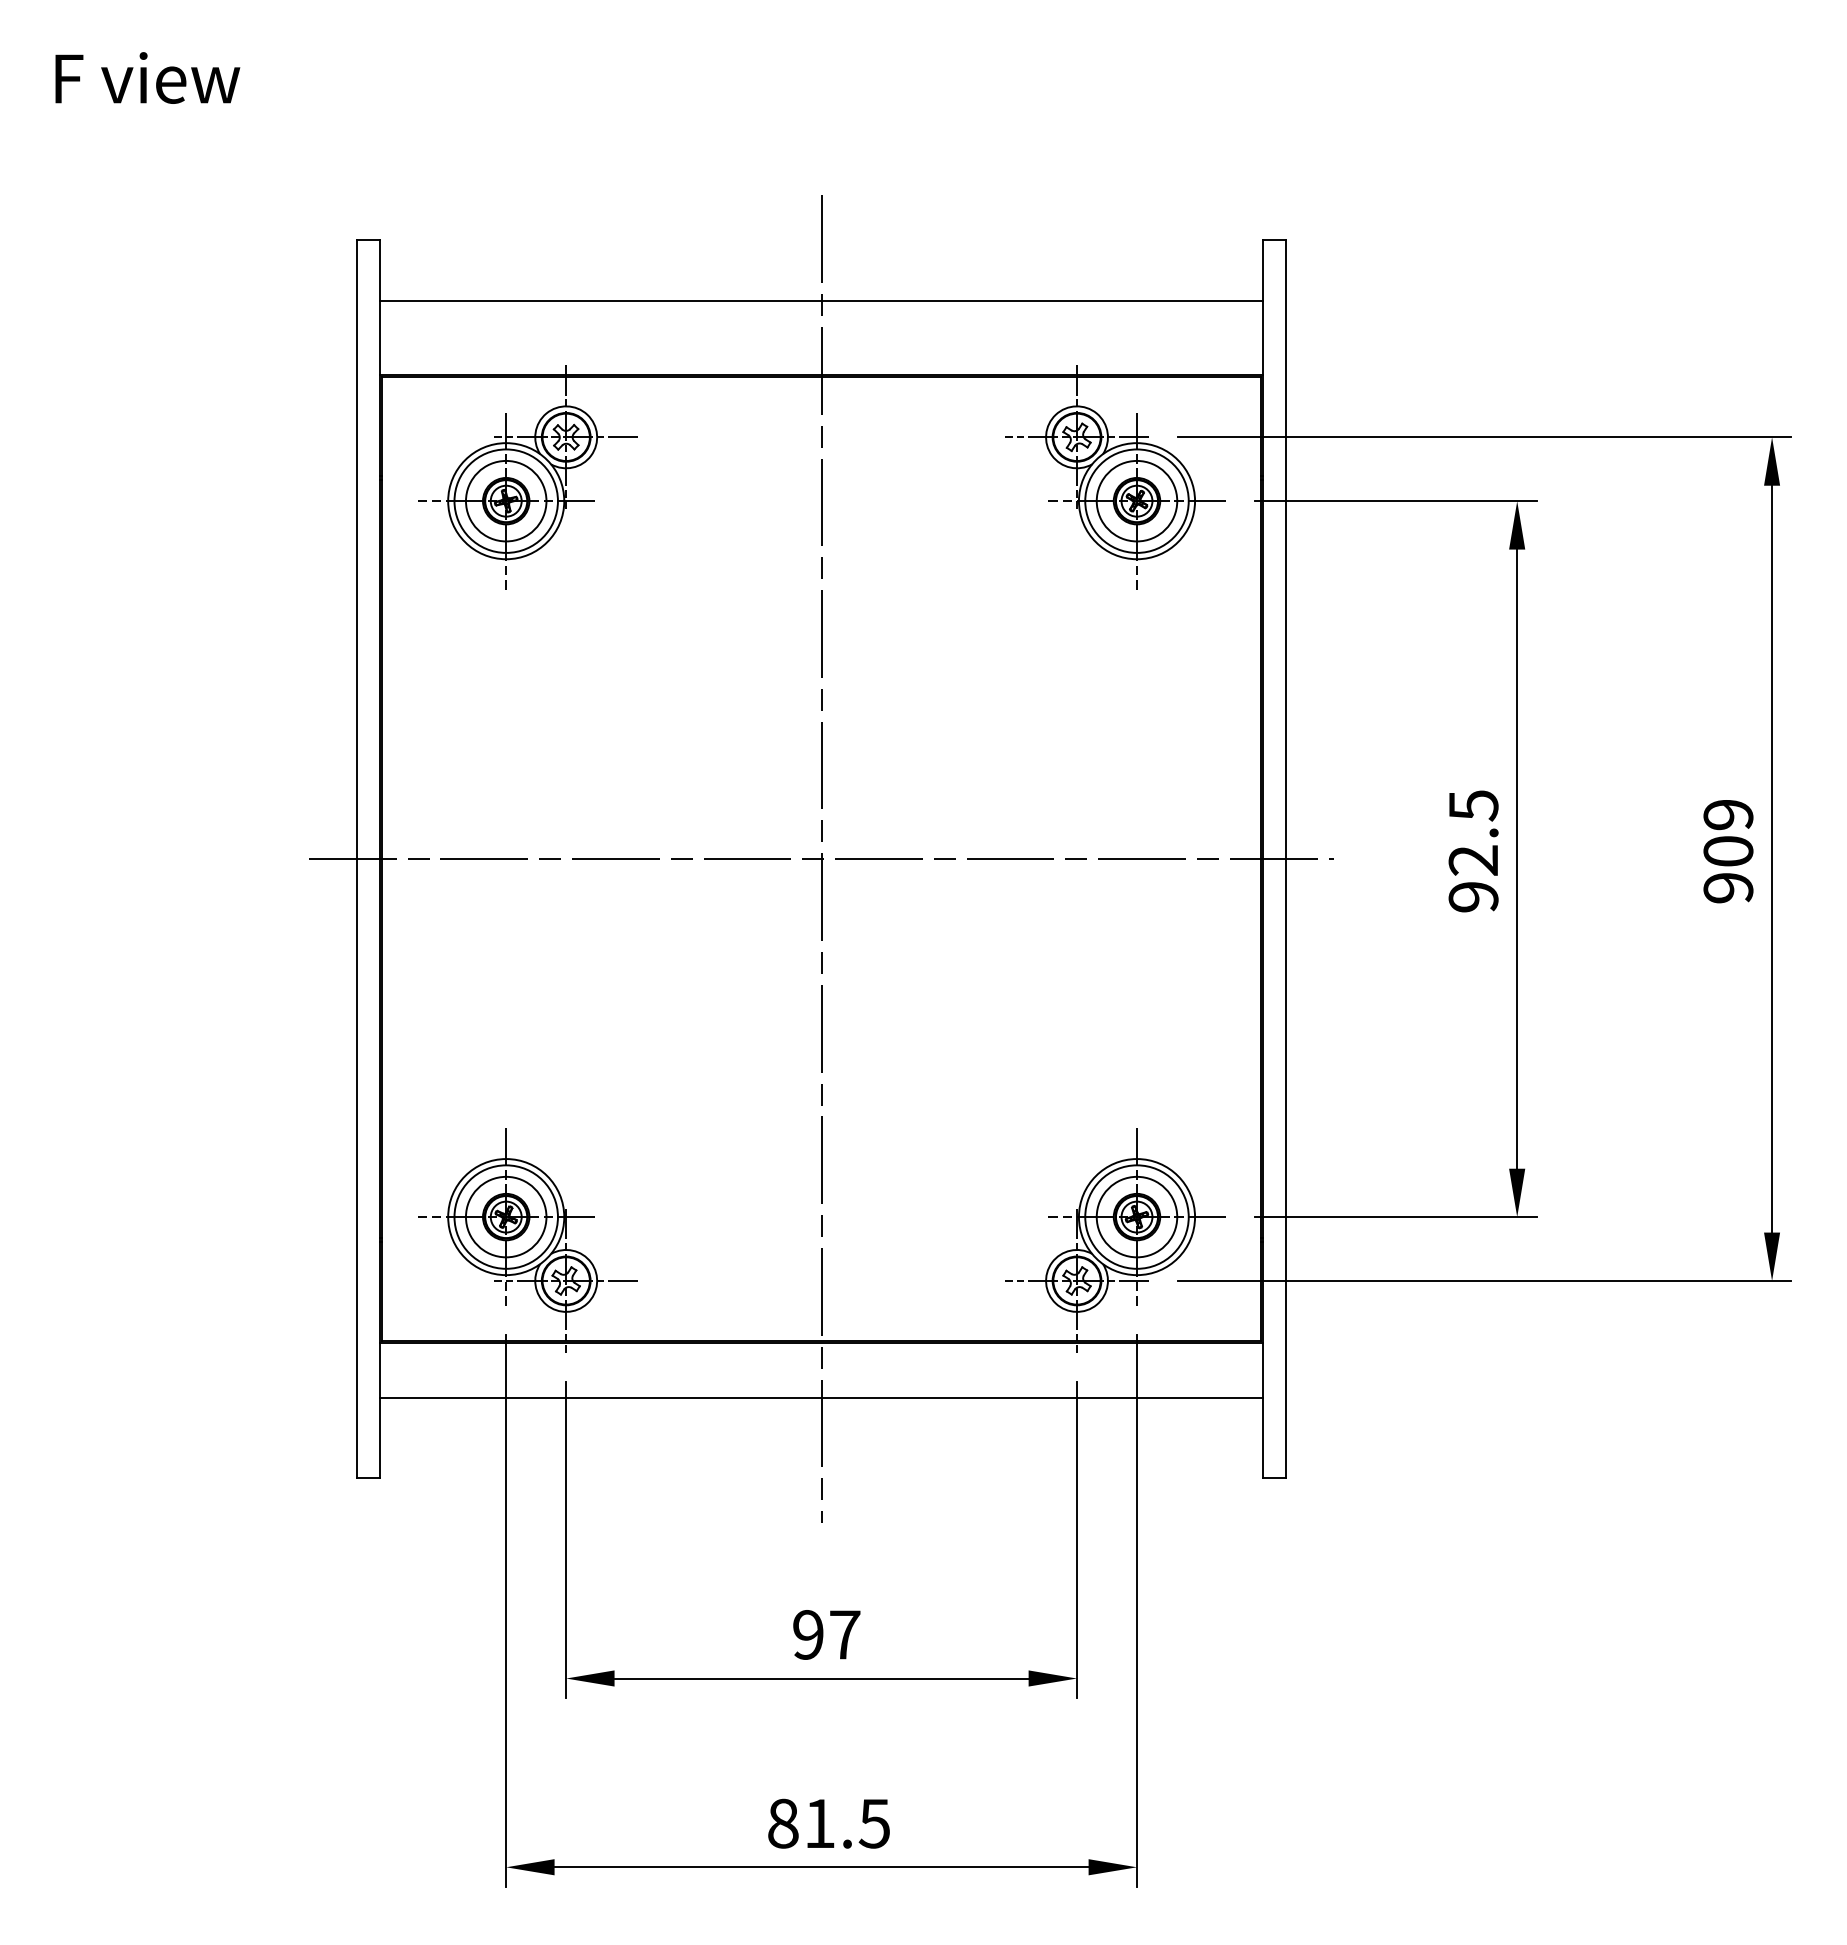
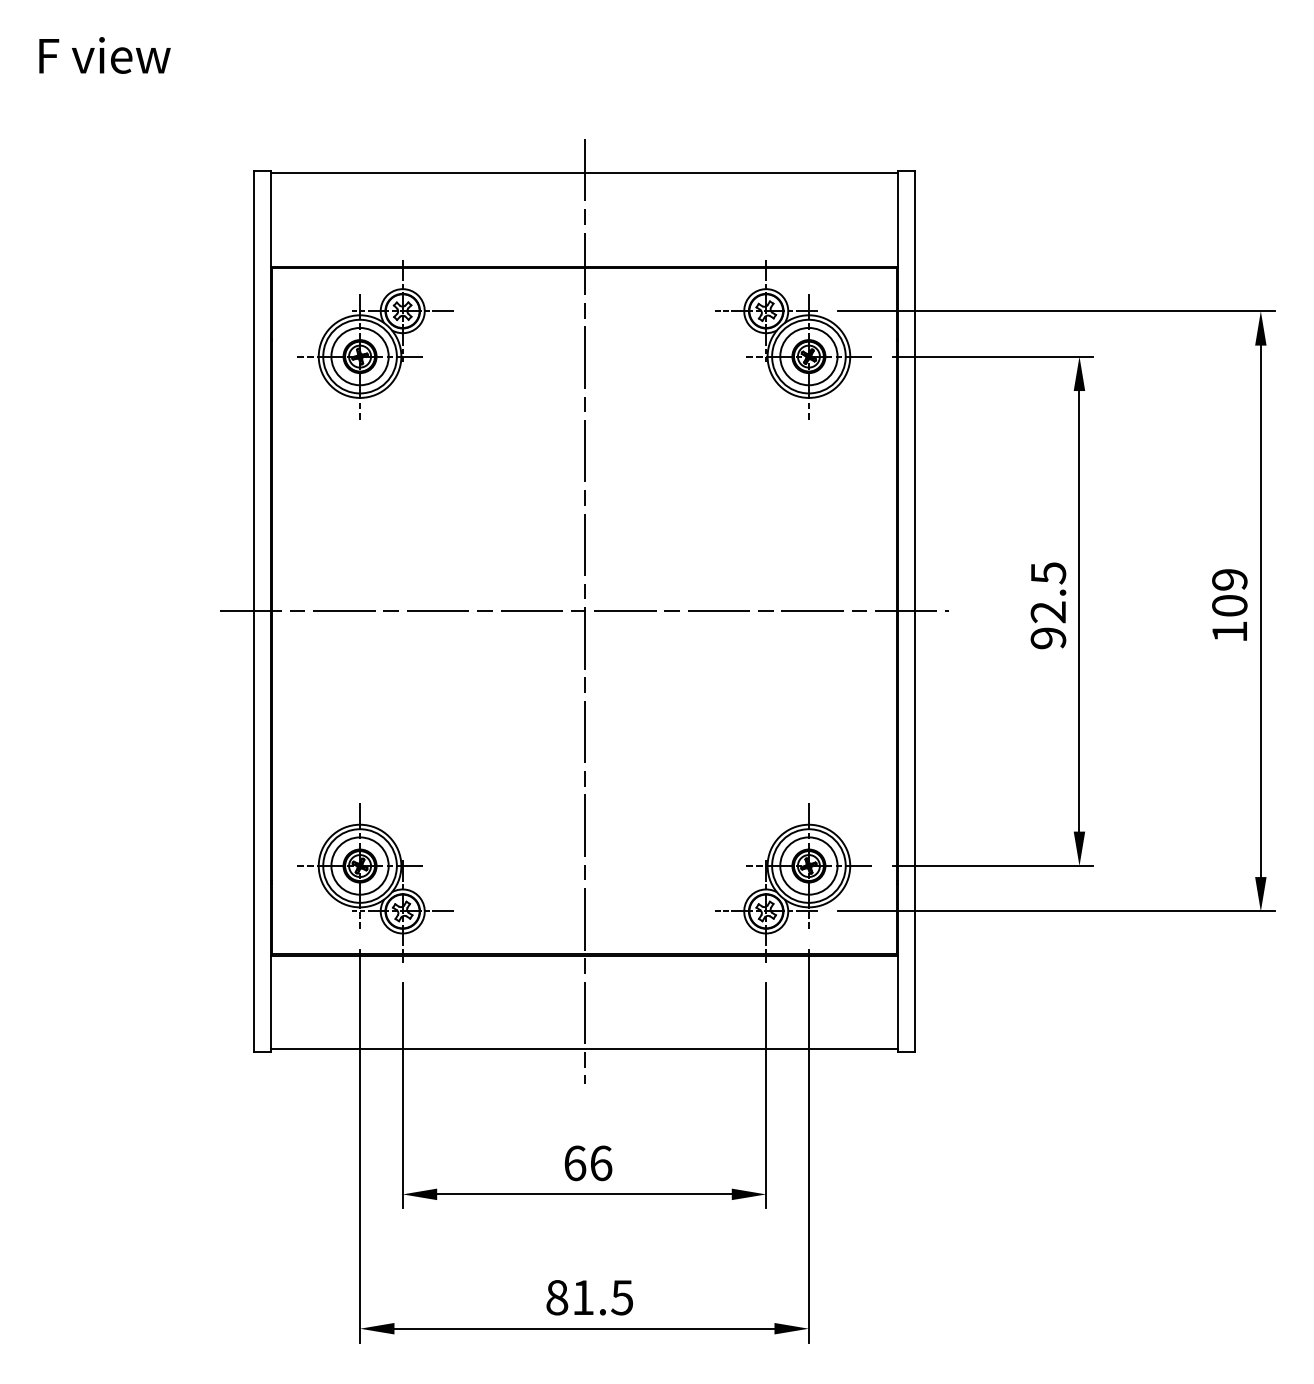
line: (821, 300) -> (584, 173), moved
text: (1728, 888) -> (1229, 632), 909 -> 109
line: (821, 1398) -> (584, 1049), moved
text: (826, 1634) -> (587, 1163), 97 -> 66

